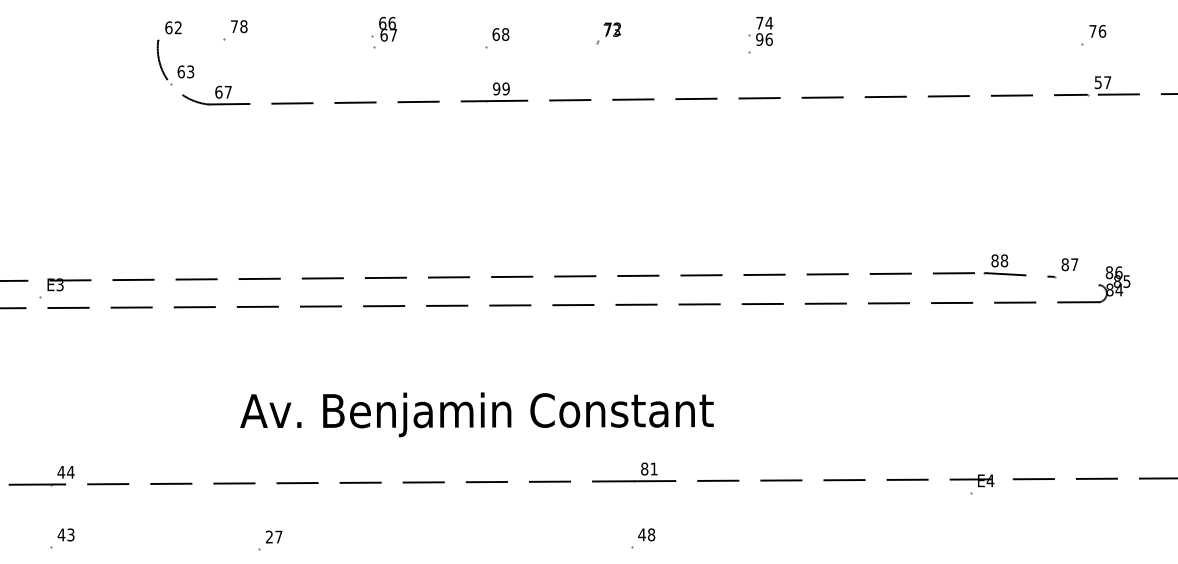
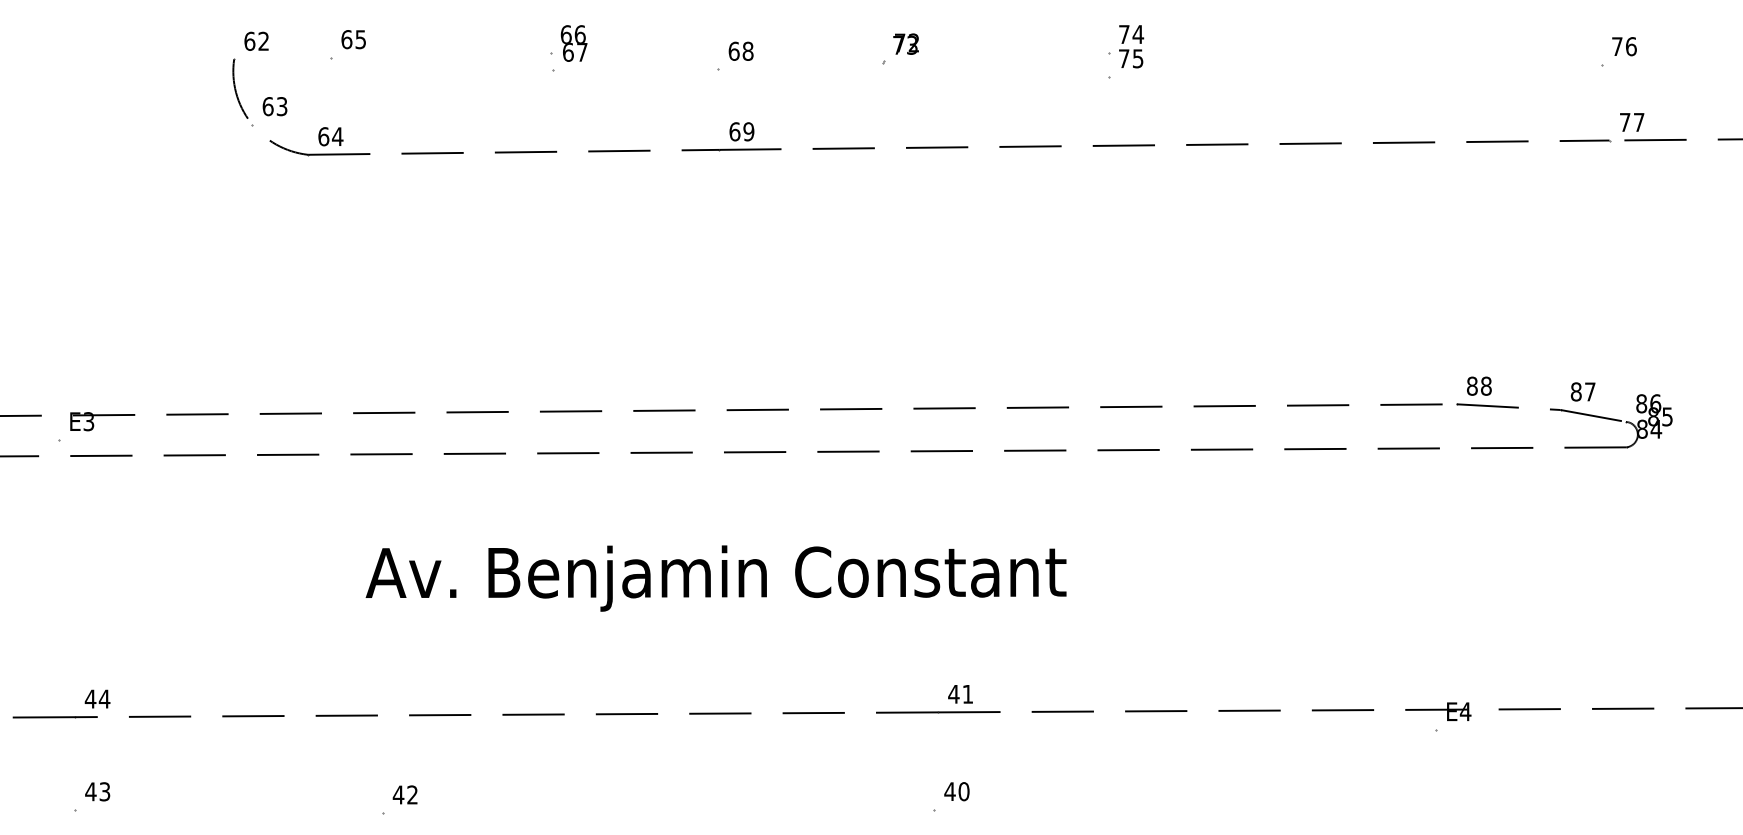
text: (238, 26) -> (352, 39), 78 -> 65
text: (764, 39) -> (1131, 58), 96 -> 75
text: (1097, 82) -> (1623, 122), 57 -> 77
text: (496, 88) -> (734, 131), 99 -> 69
text: (228, 92) -> (338, 137), 67 -> 64
line: (1076, 280) -> (1592, 415), added
text: (476, 414) -> (715, 578), moved
text: (644, 468) -> (953, 693), 81 -> 41
text: (651, 534) -> (963, 791), 48 -> 40
text: (273, 536) -> (404, 794), 27 -> 42

